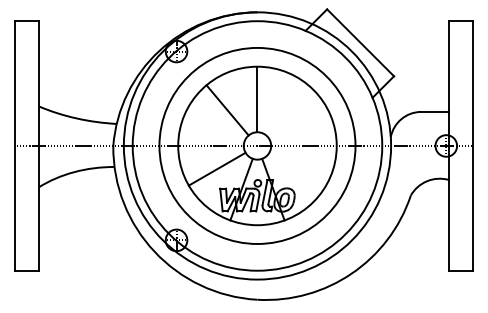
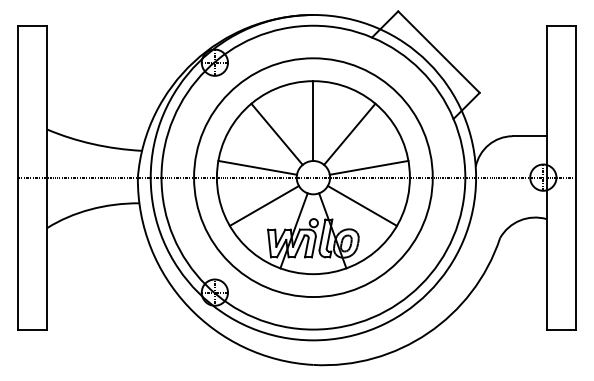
line: (287, 109) -> (349, 133), added
line: (211, 137) -> (257, 167), added
line: (302, 137) -> (368, 167), added
line: (296, 168) -> (361, 205), added

